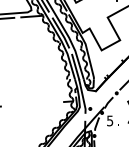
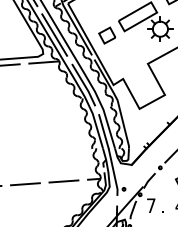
line: (46, 103) -> (63, 181), added
line: (18, 105) -> (25, 184), added
text: (110, 120) -> (151, 205), 5 -> 7

